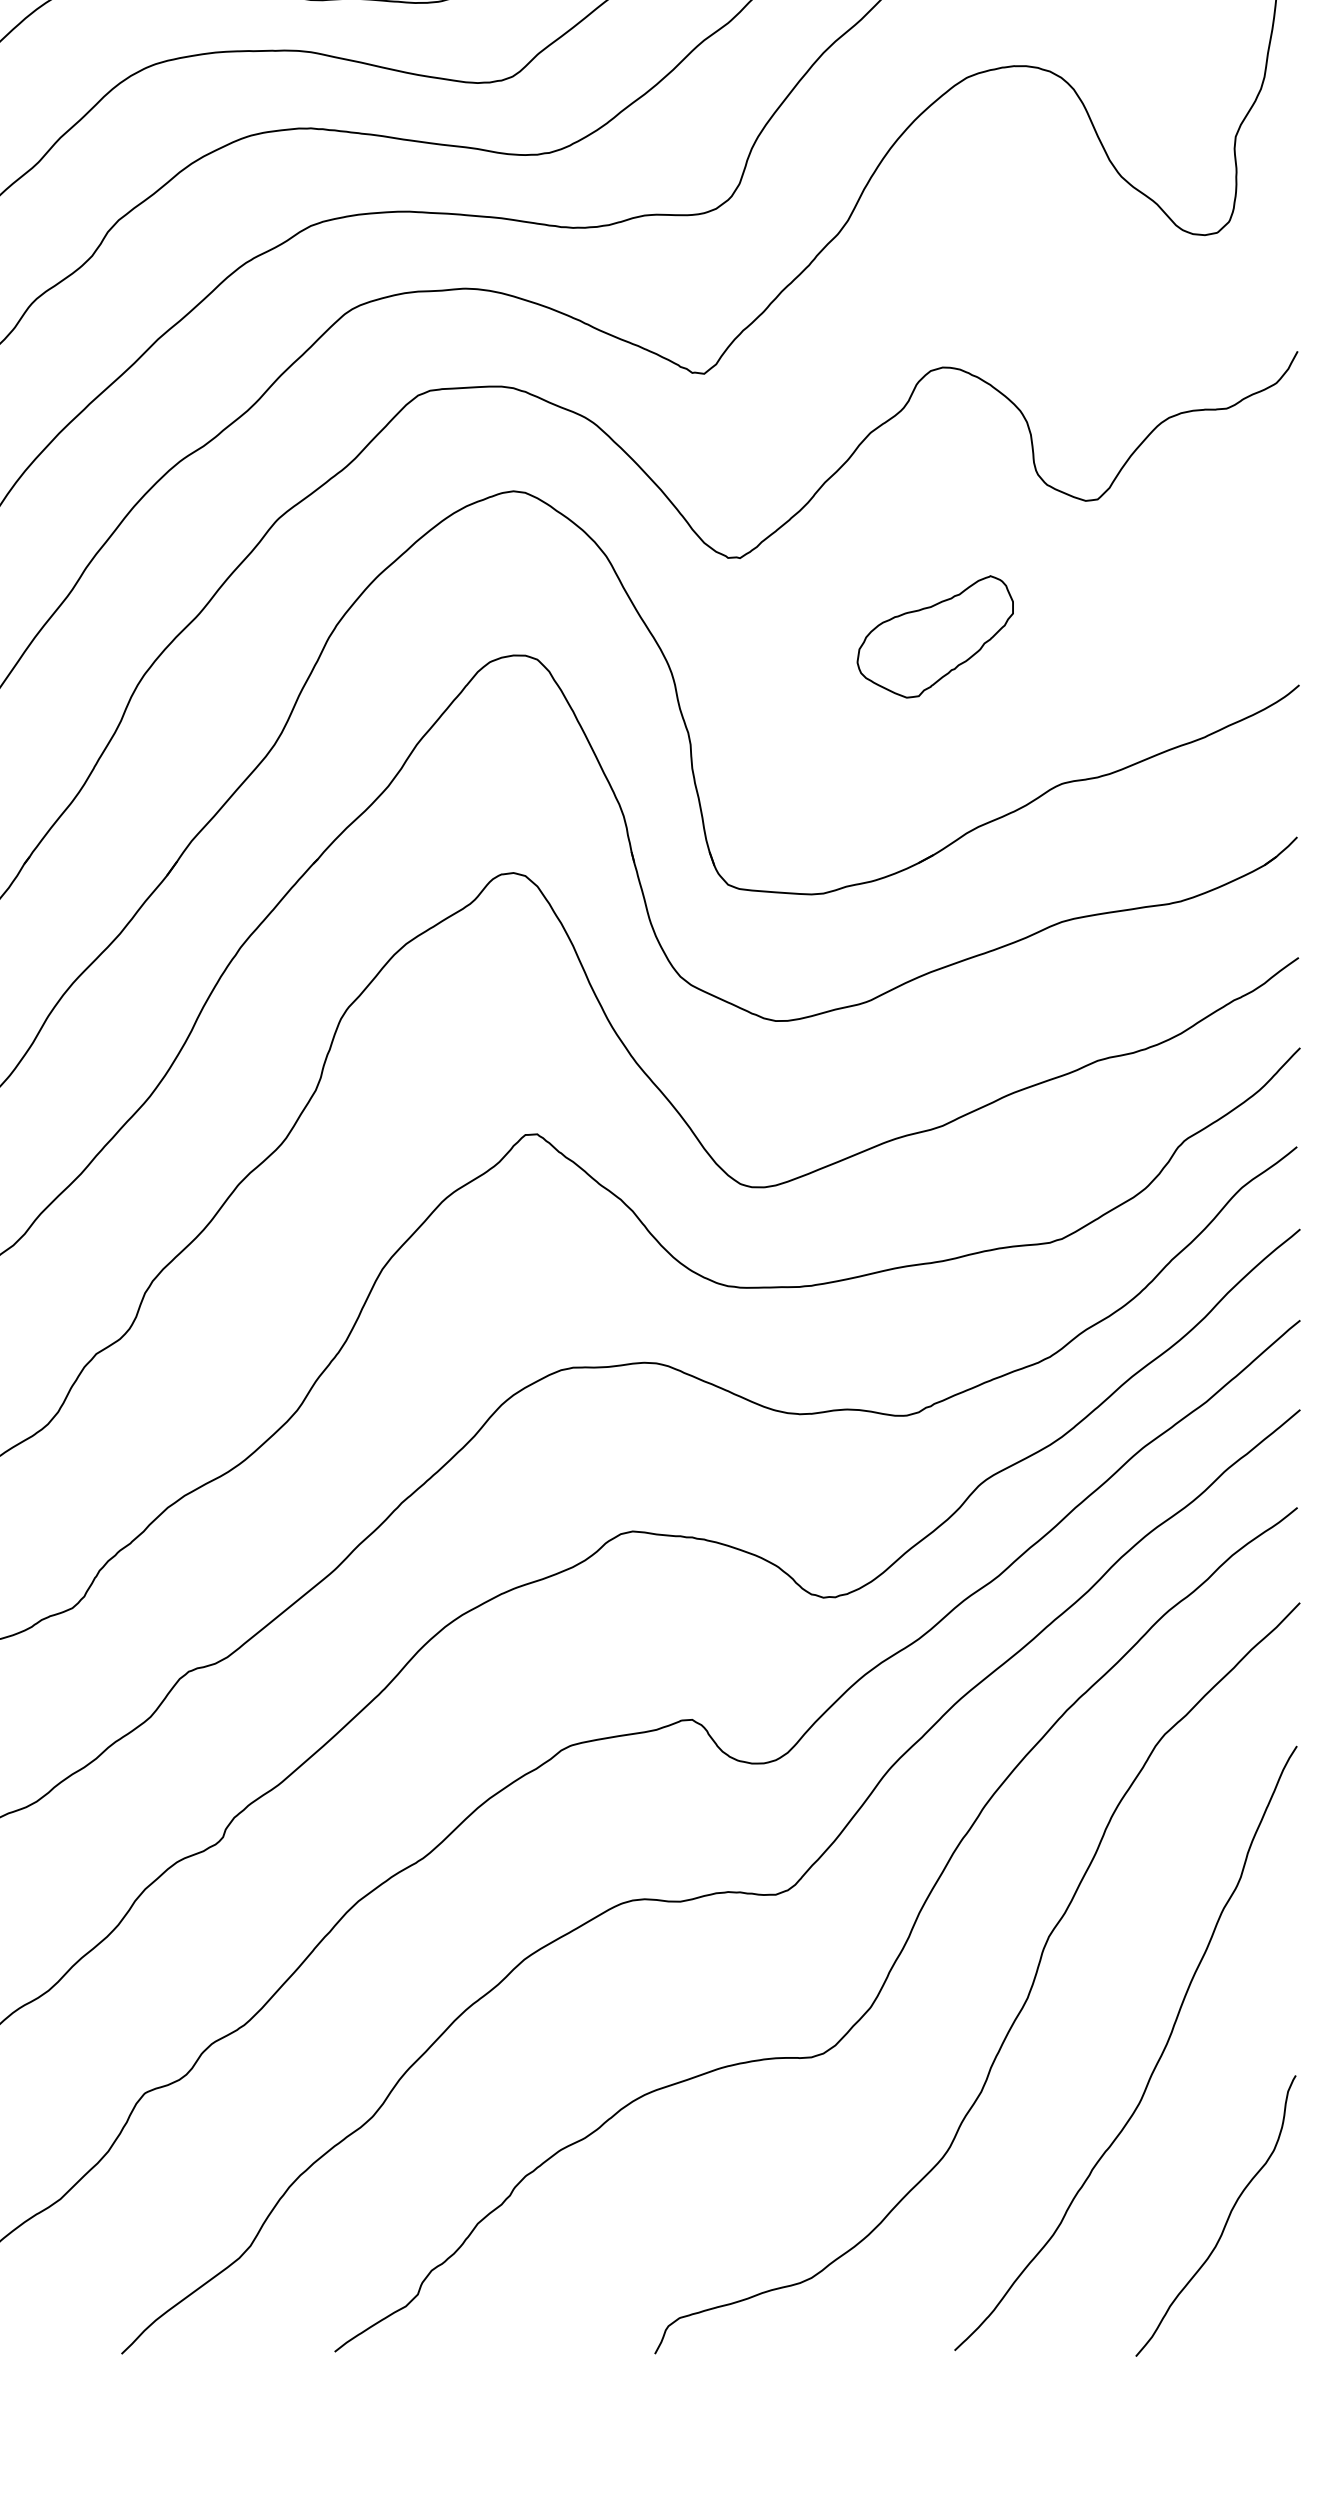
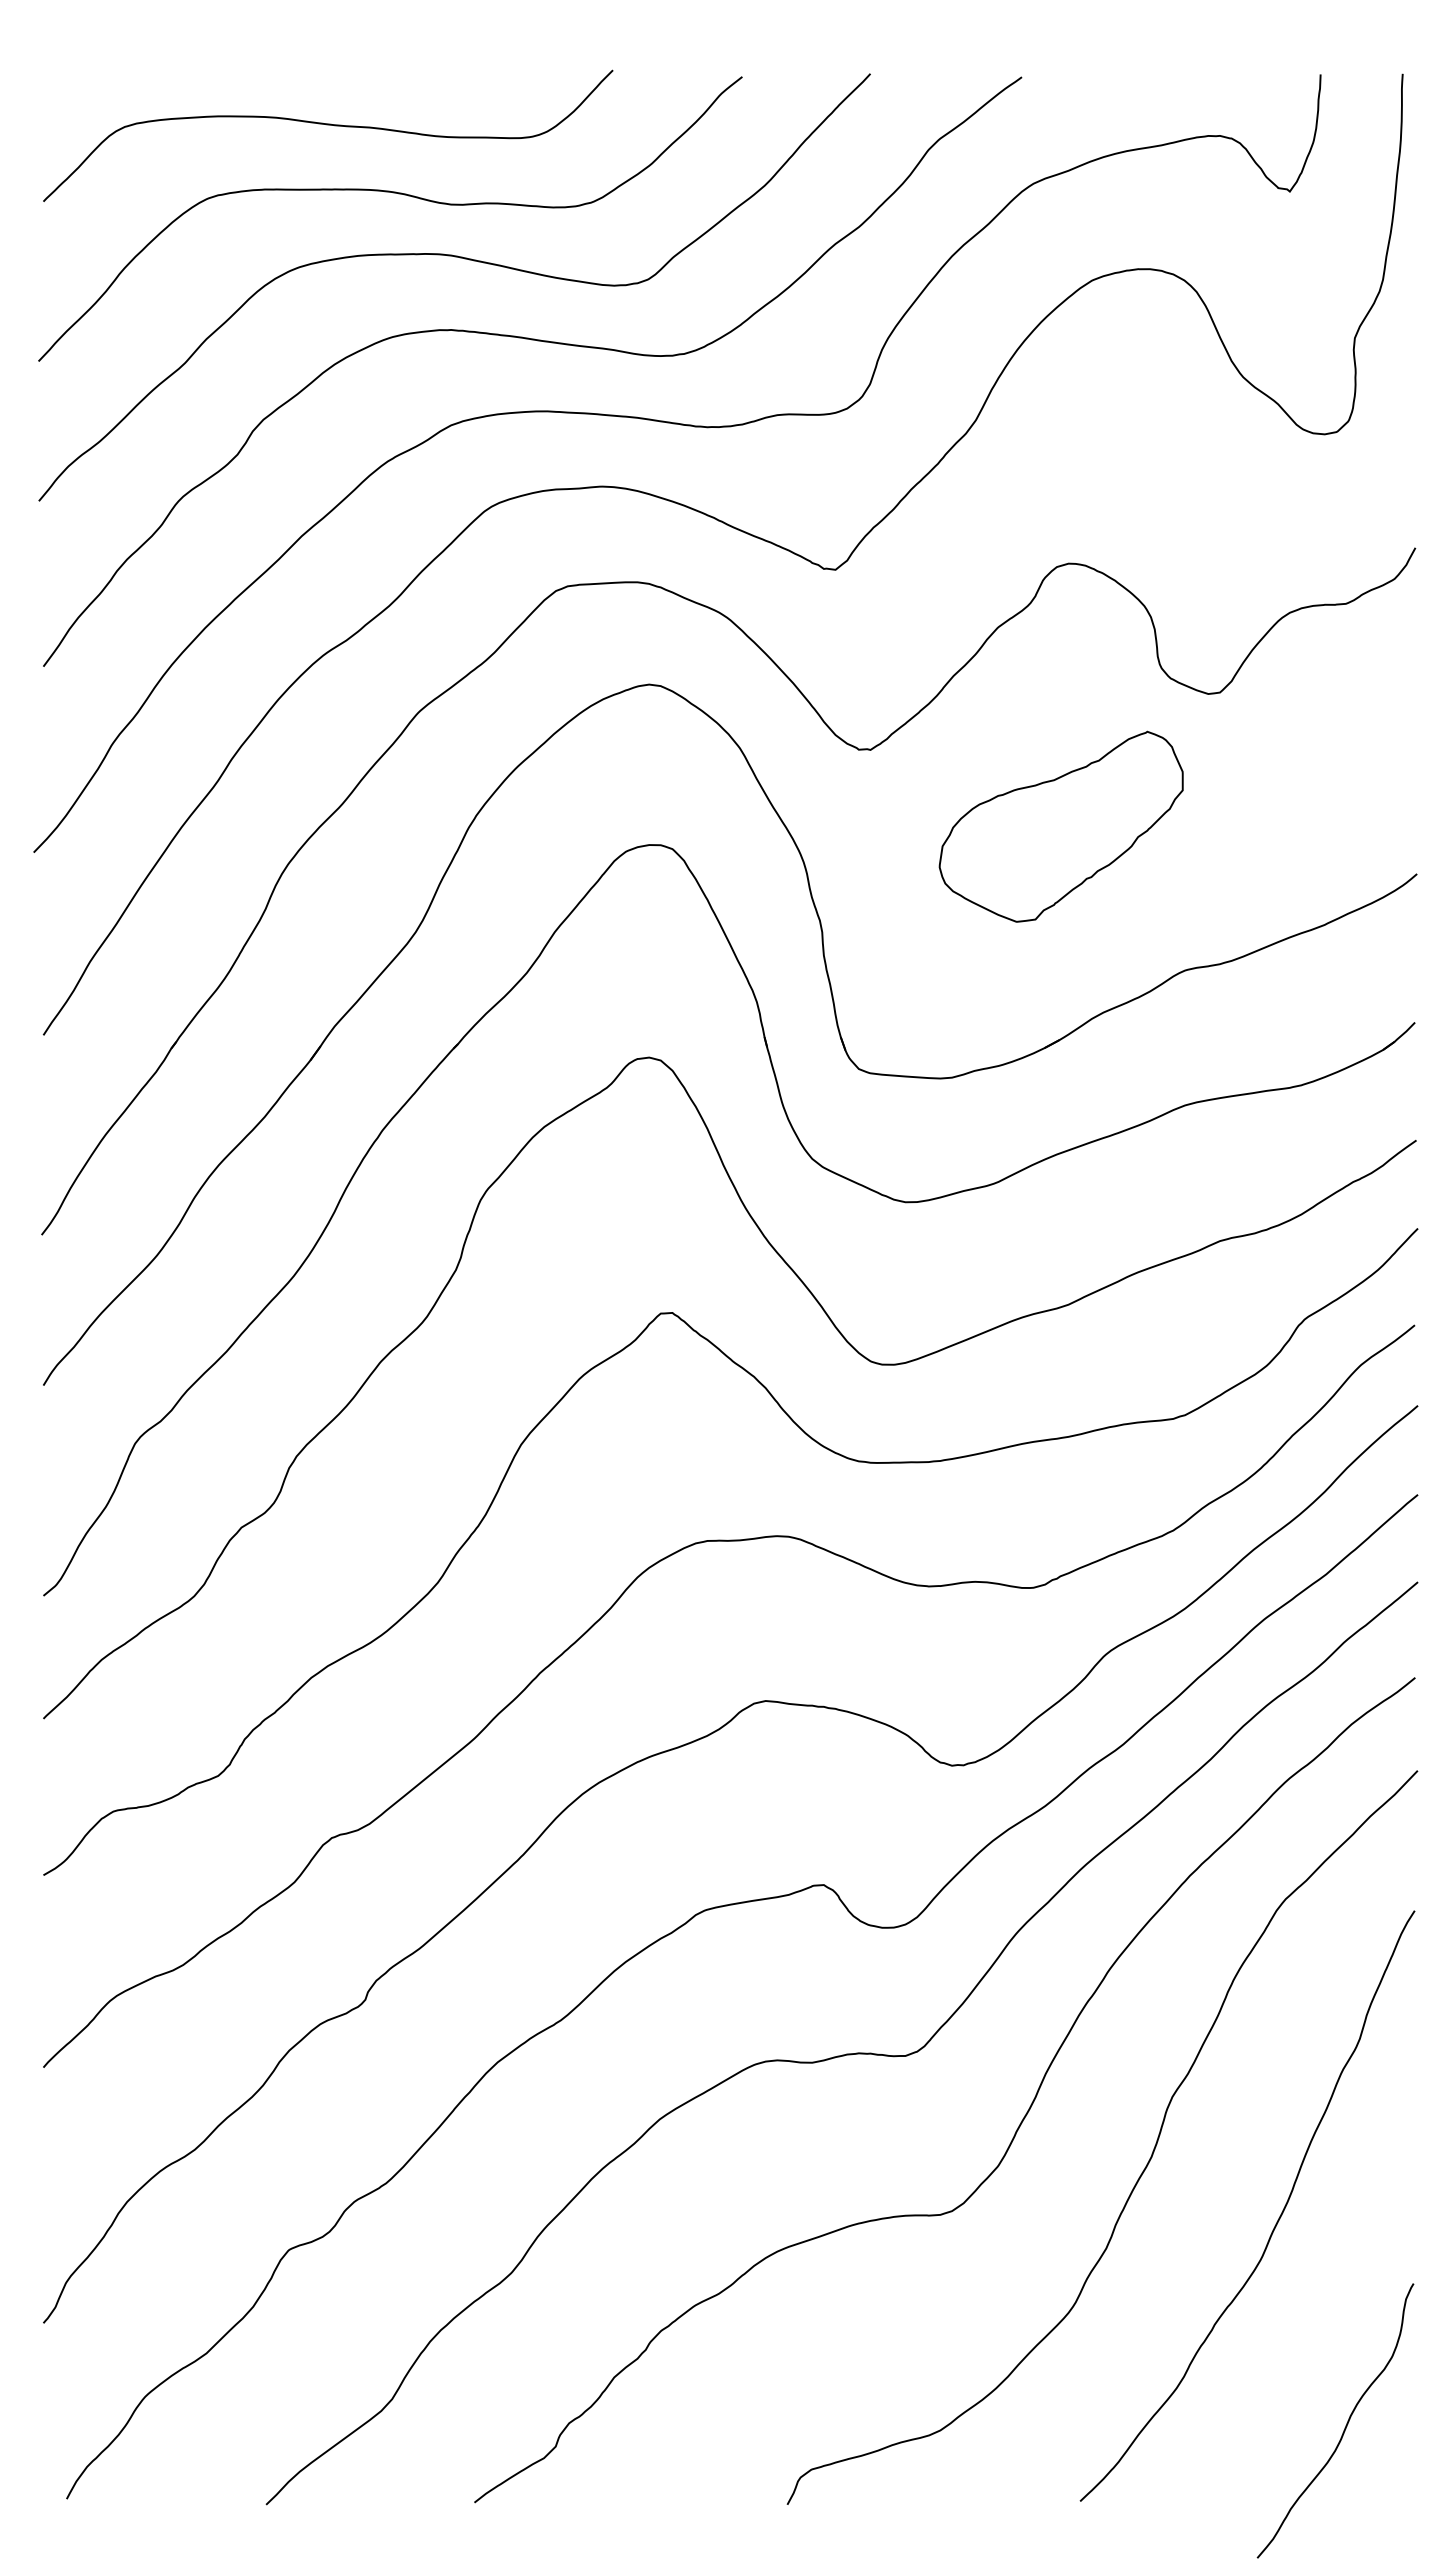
part: (935, 636) -> (1061, 826), size x1.6
curve: (1226, 2220) -> (1345, 2425), moved

